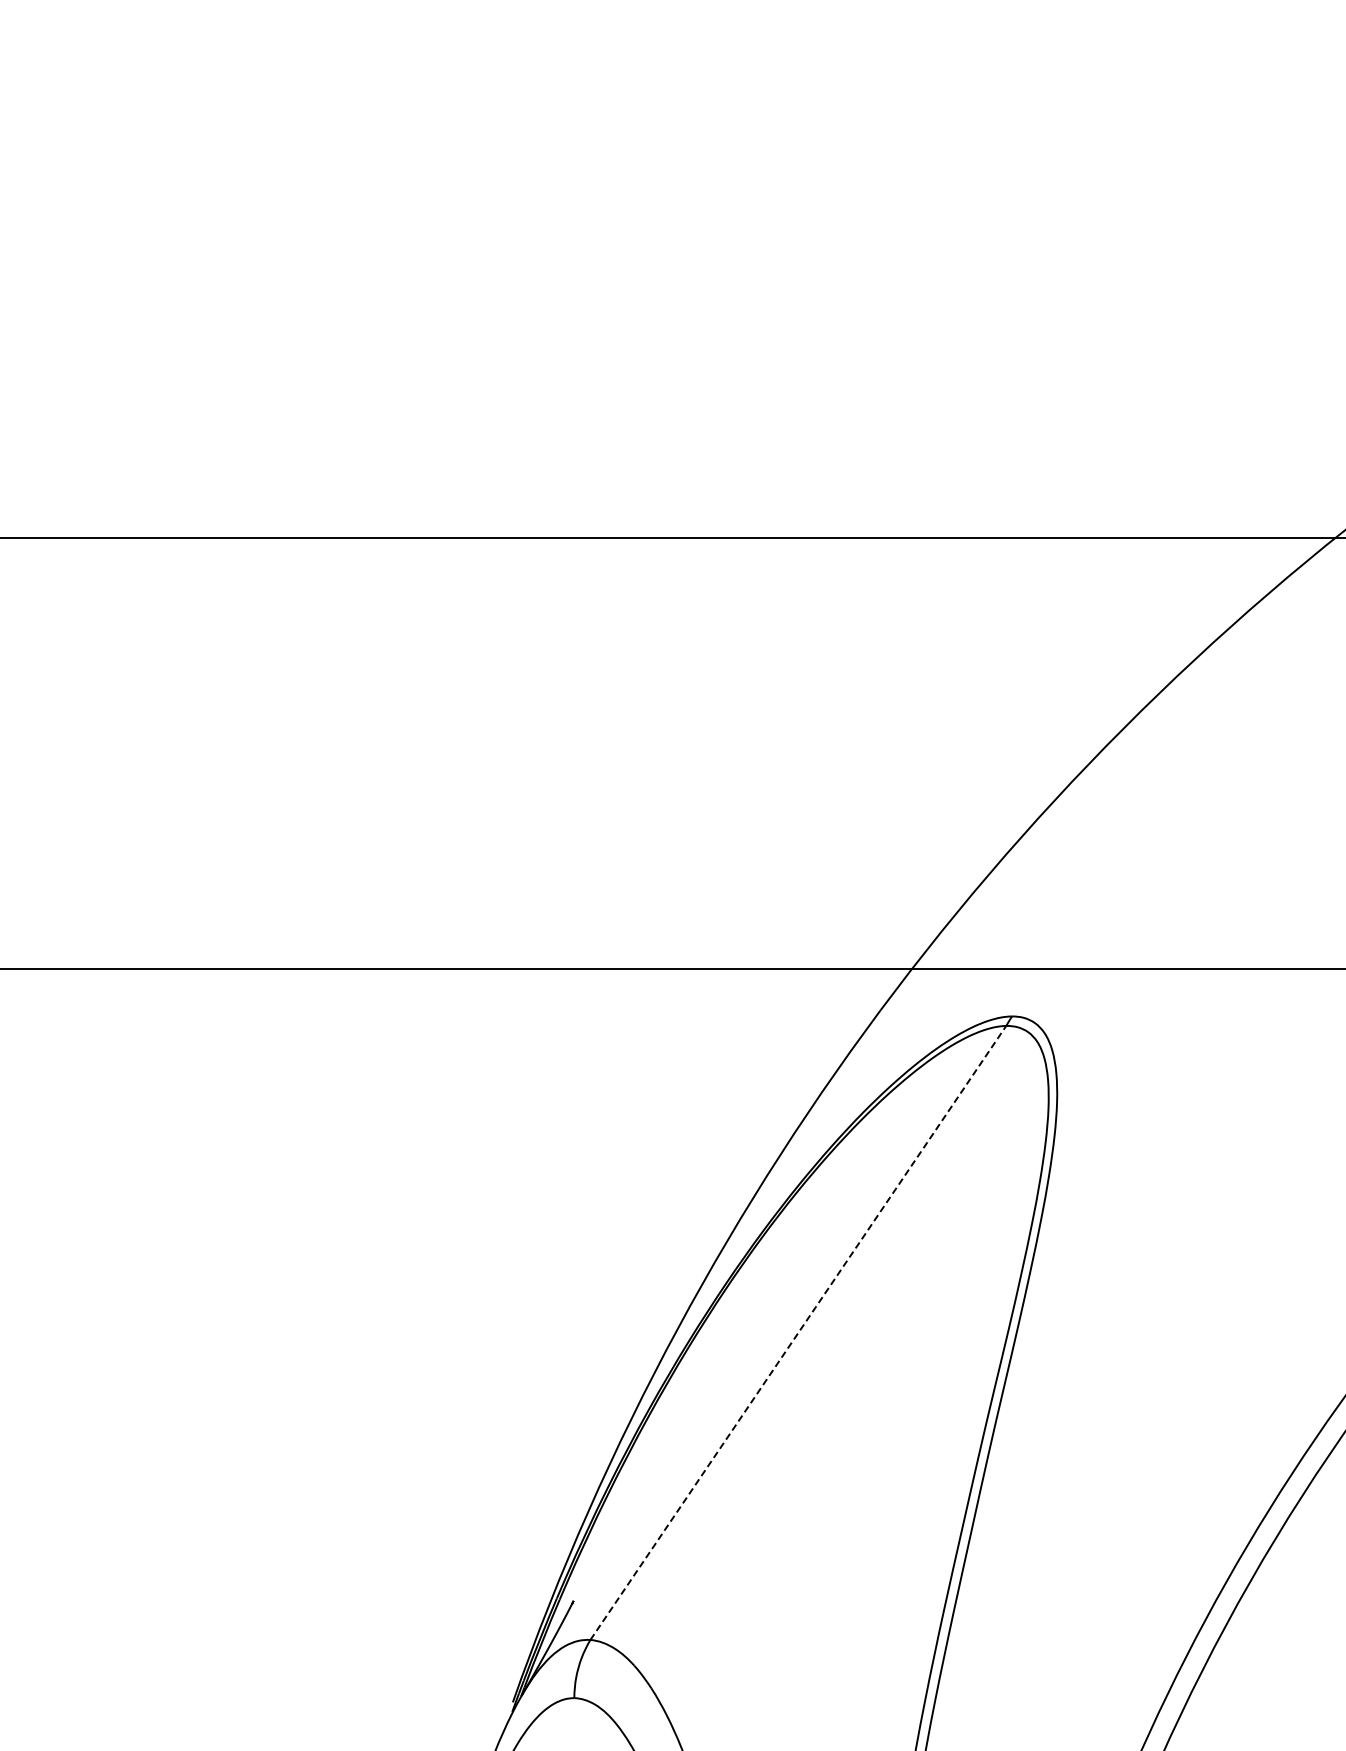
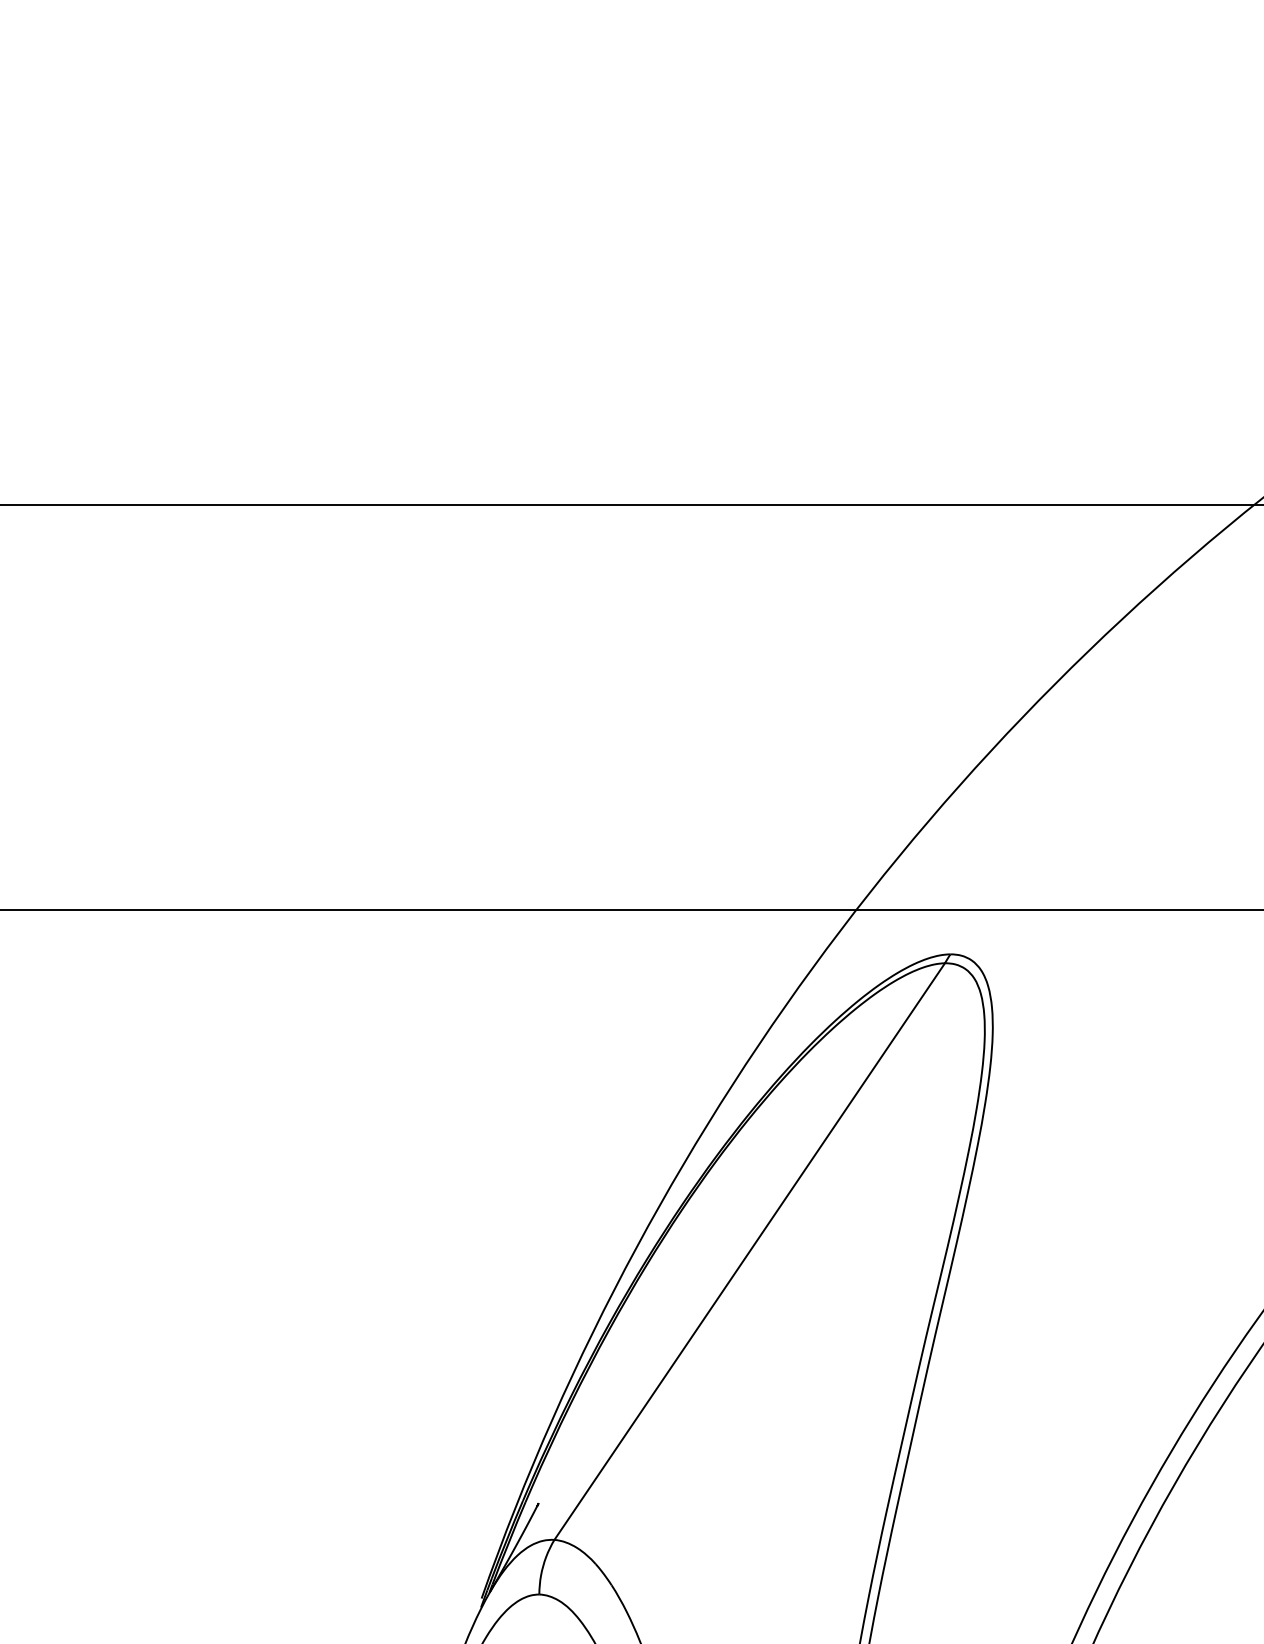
line: (798, 1332) -> (749, 1251), dashed -> solid

